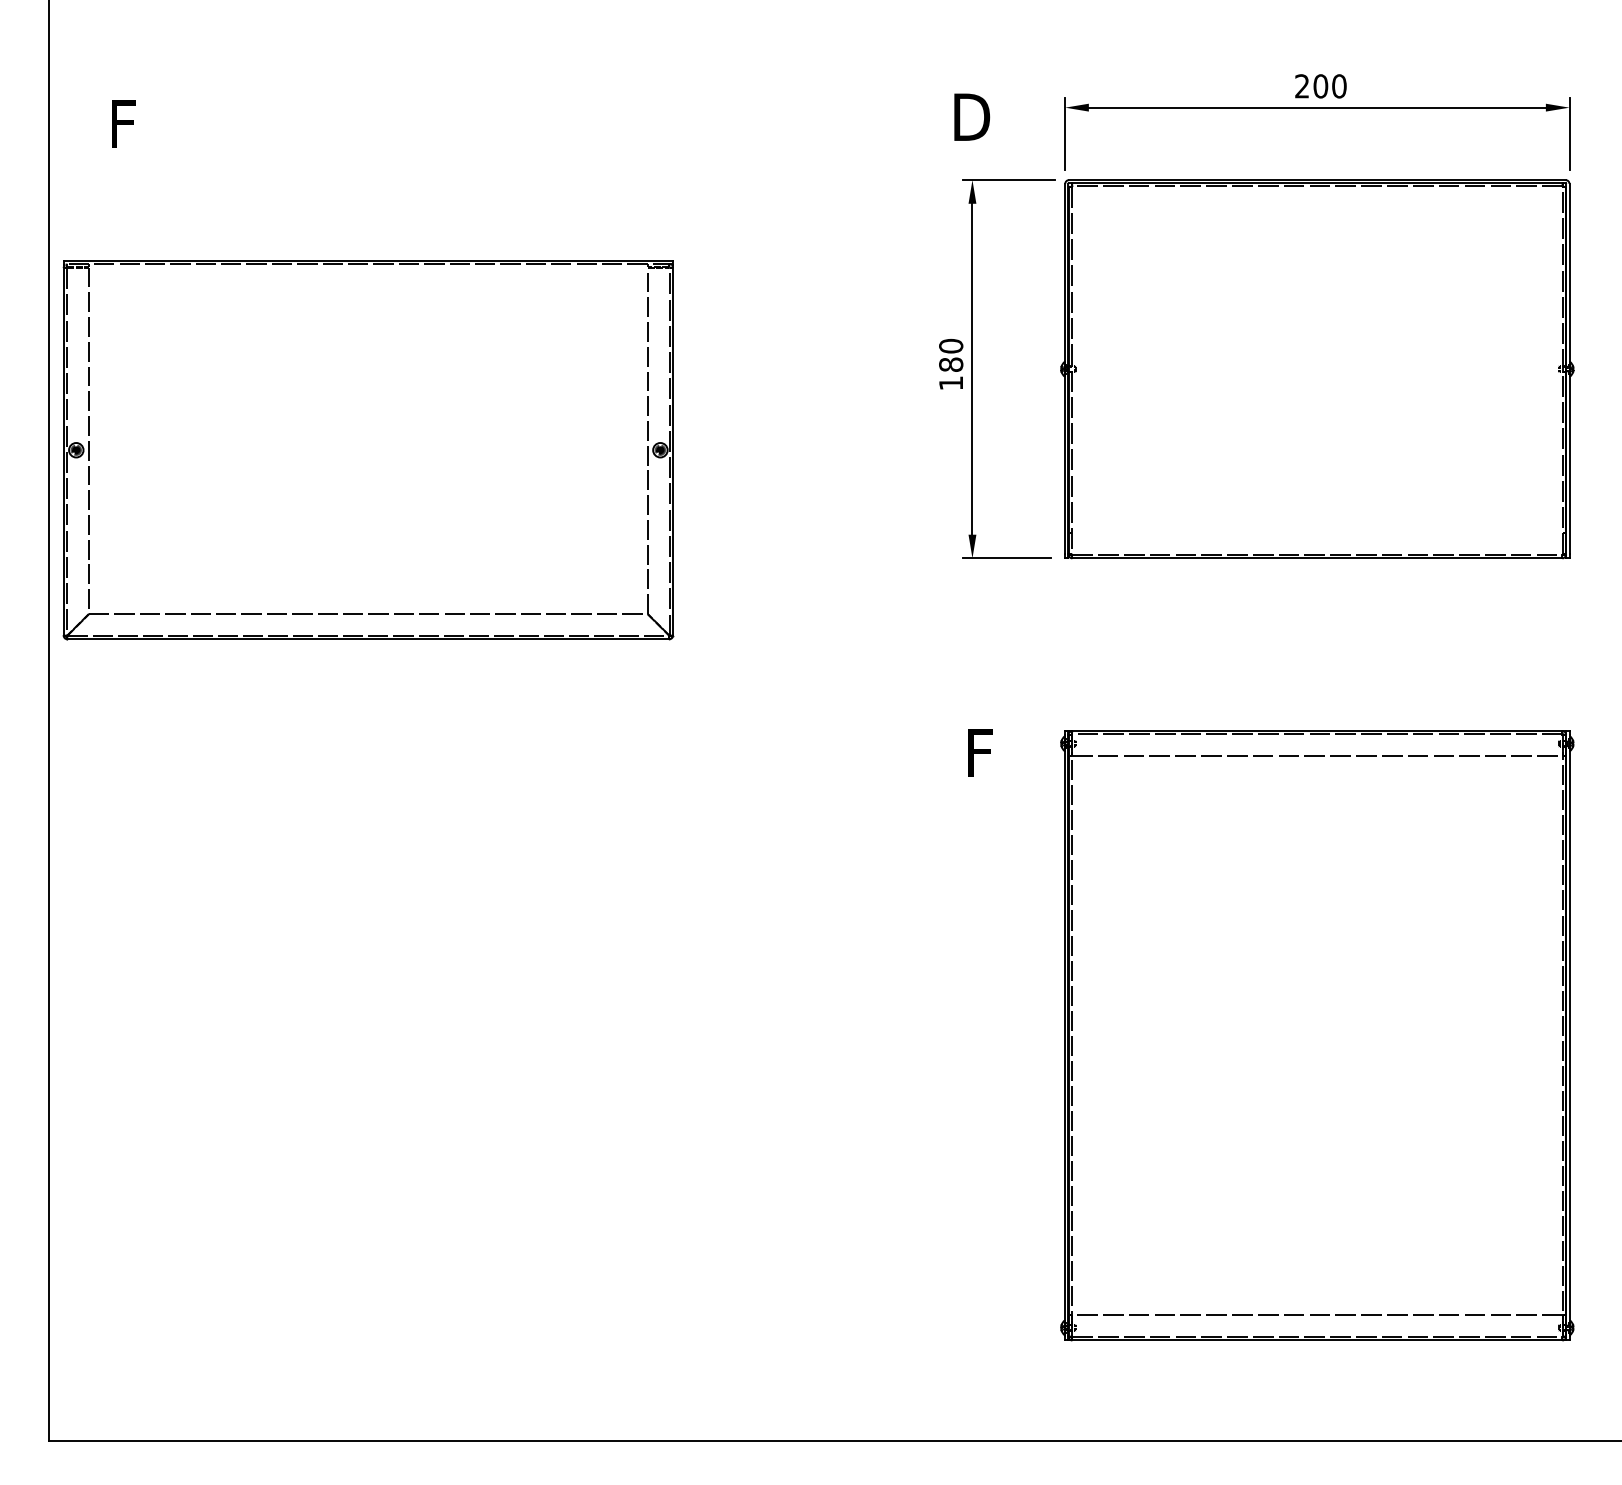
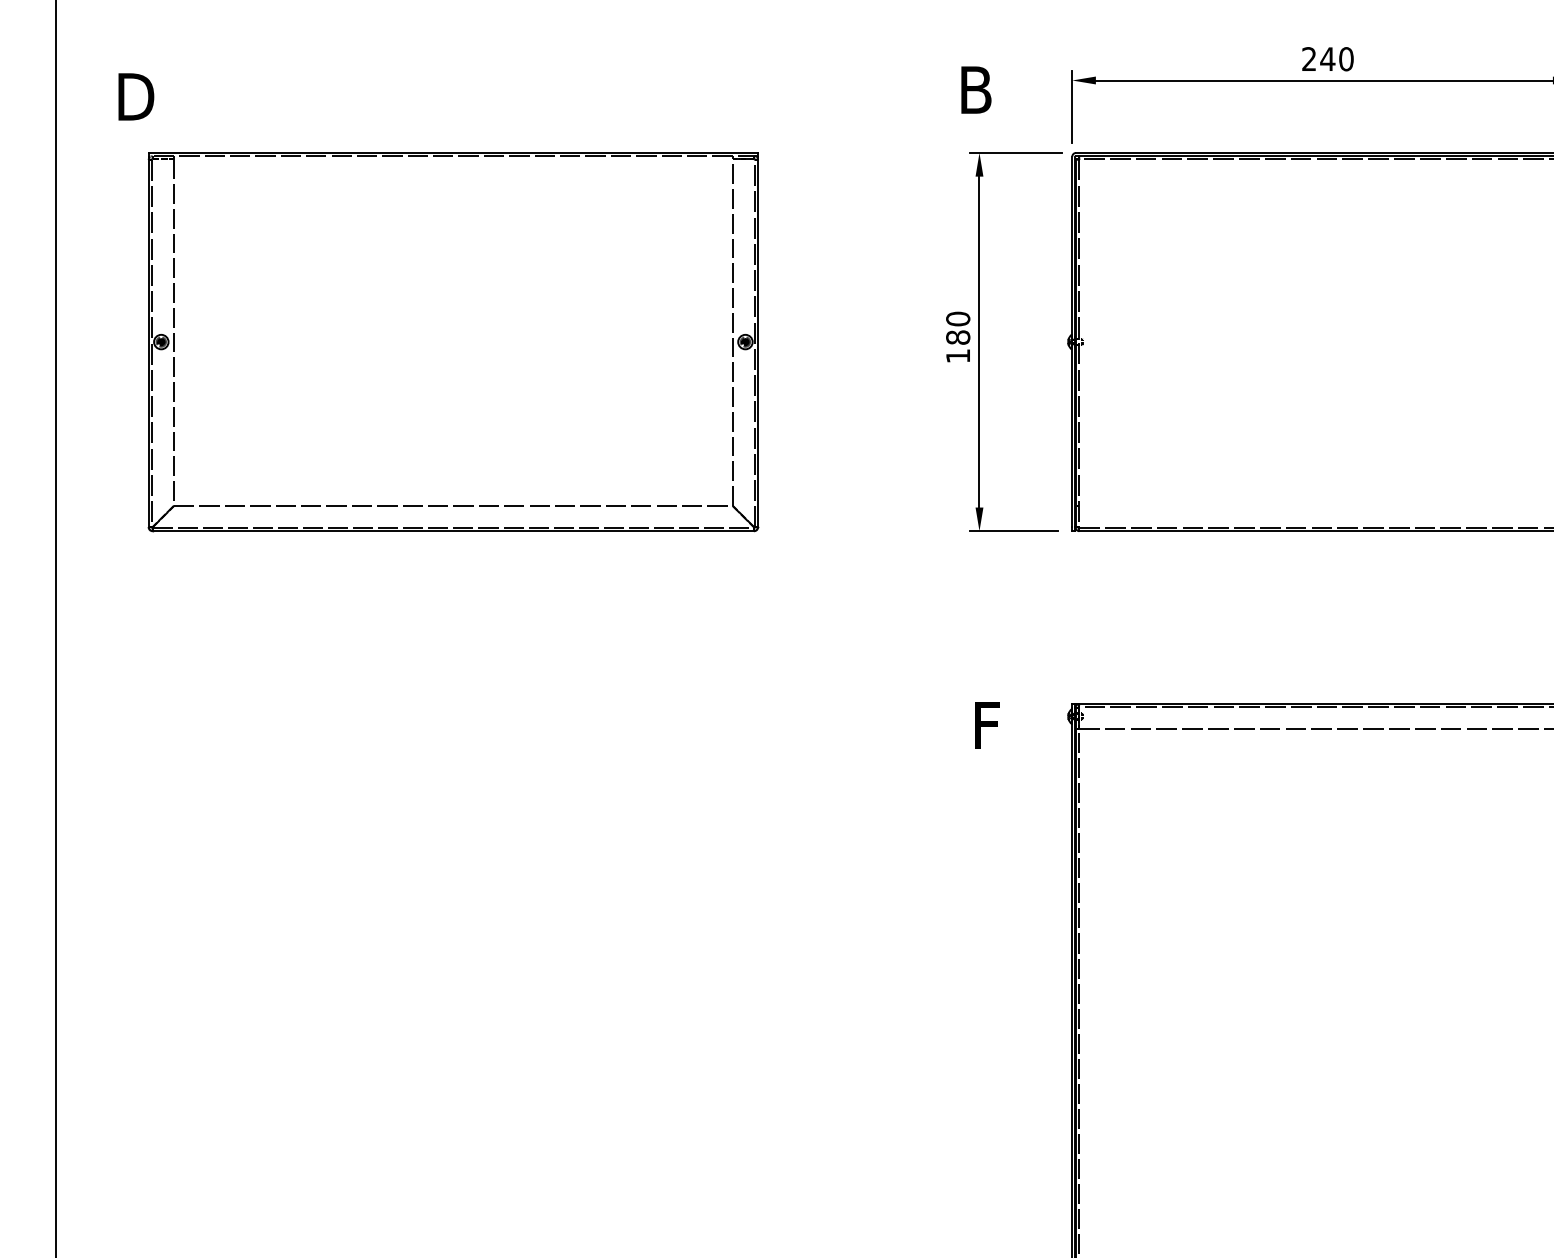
text: (1320, 86) -> (1327, 59), 200 -> 240
text: (975, 116) -> (982, 89), D -> B
text: (129, 123) -> (136, 96), F -> D
part: (368, 450) -> (453, 342), moved

